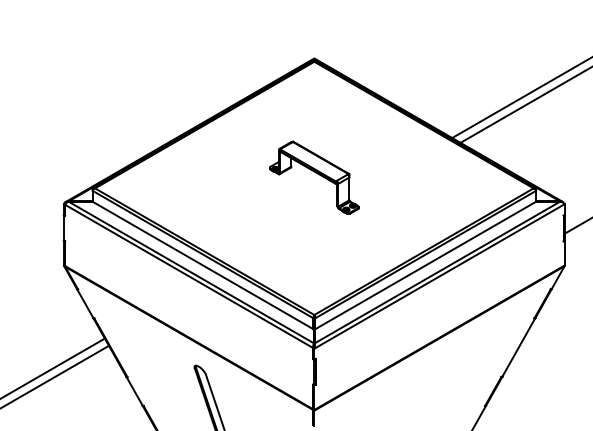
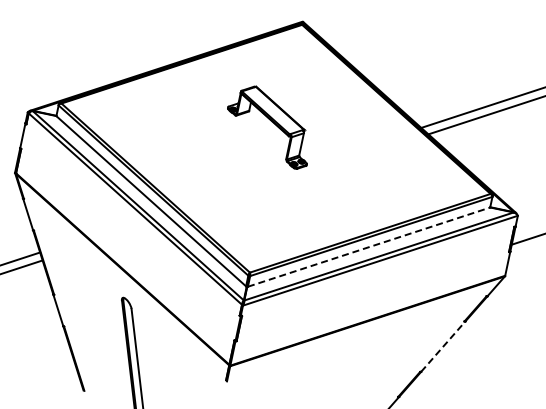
part: (314, 177) -> (269, 126), moved
line: (426, 265) -> (369, 247), solid -> dashed
line: (518, 347) -> (442, 346), solid -> dashed

